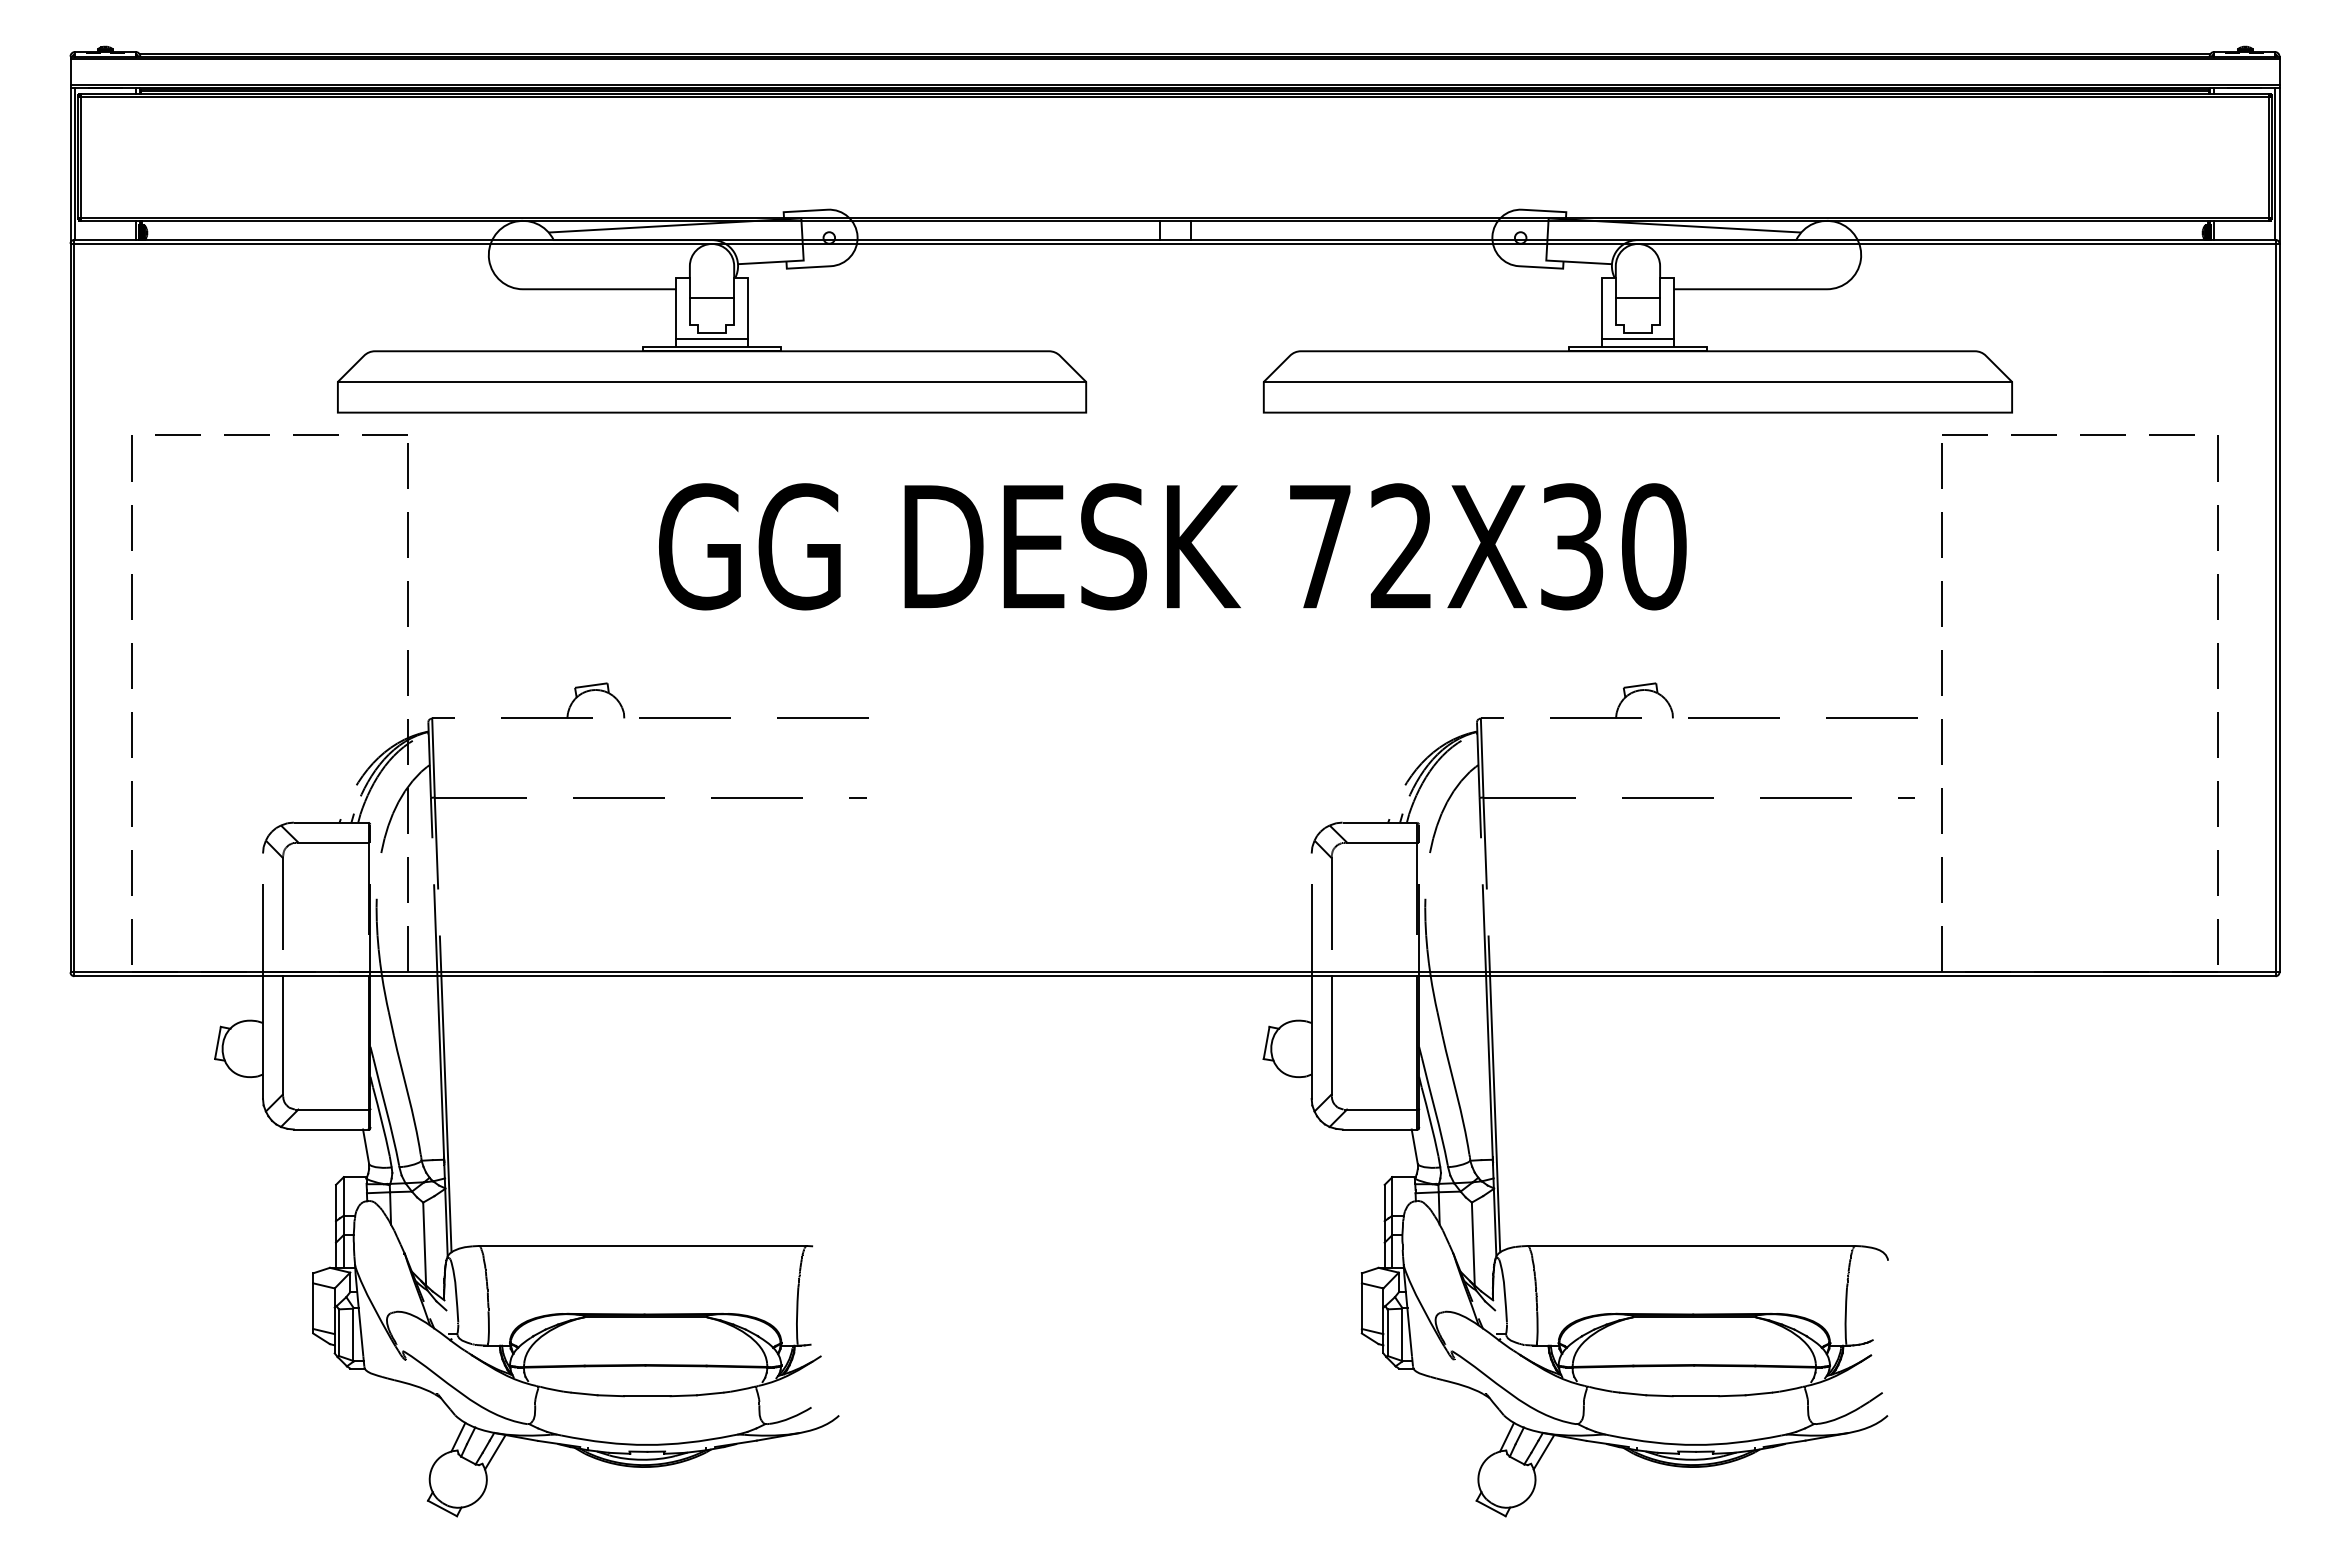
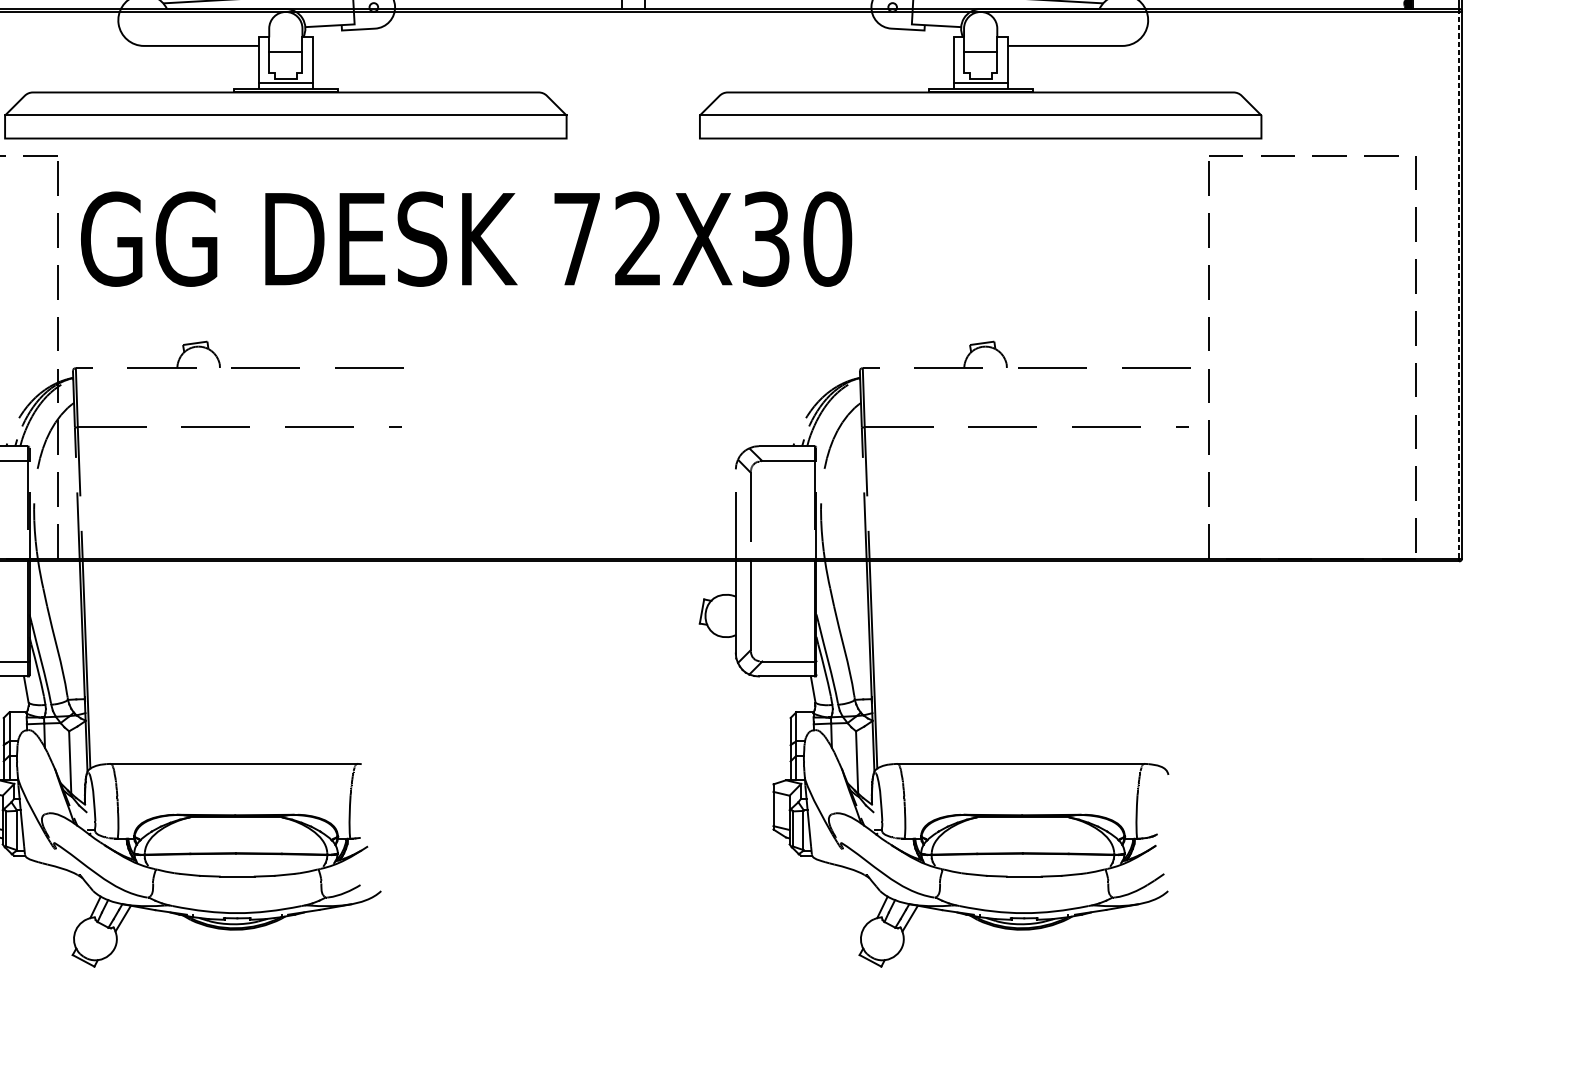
text: (1172, 546) -> (466, 238), moved
line: (2275, 607) -> (1459, 284), solid -> dashed

